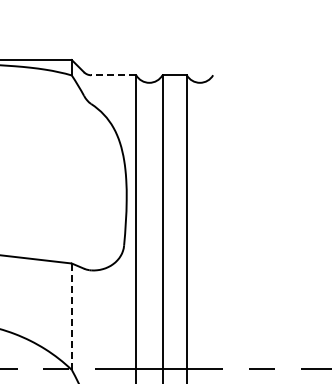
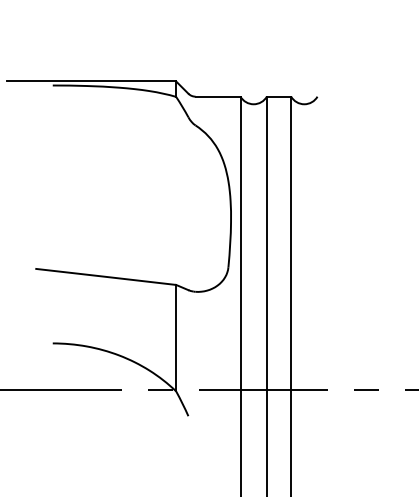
line: (113, 75) -> (217, 96), dashed -> solid
line: (72, 316) -> (176, 337), dashed -> solid

